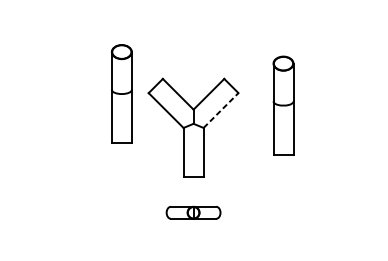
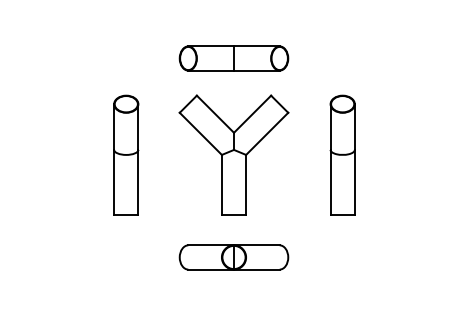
part: (193, 48) -> (233, 58), added
part: (122, 93) -> (126, 154), moved
part: (283, 105) -> (342, 154), moved
line: (221, 110) -> (267, 133), dashed -> solid
part: (193, 212) -> (233, 257), size x1.67

